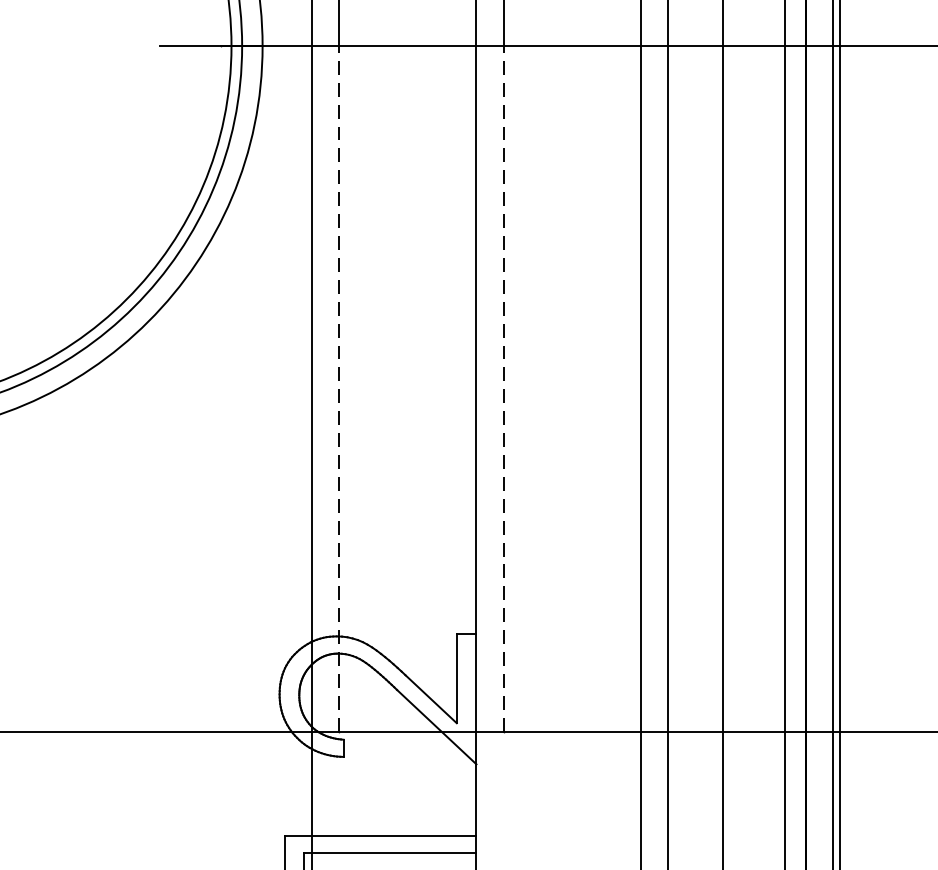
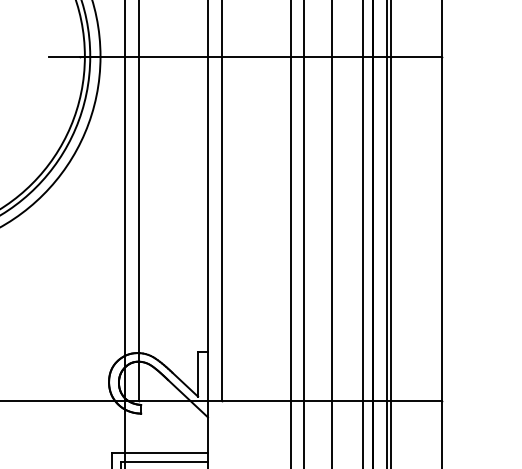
line: (340, 388) -> (139, 228), dashed -> solid
line: (503, 388) -> (221, 228), dashed -> solid

